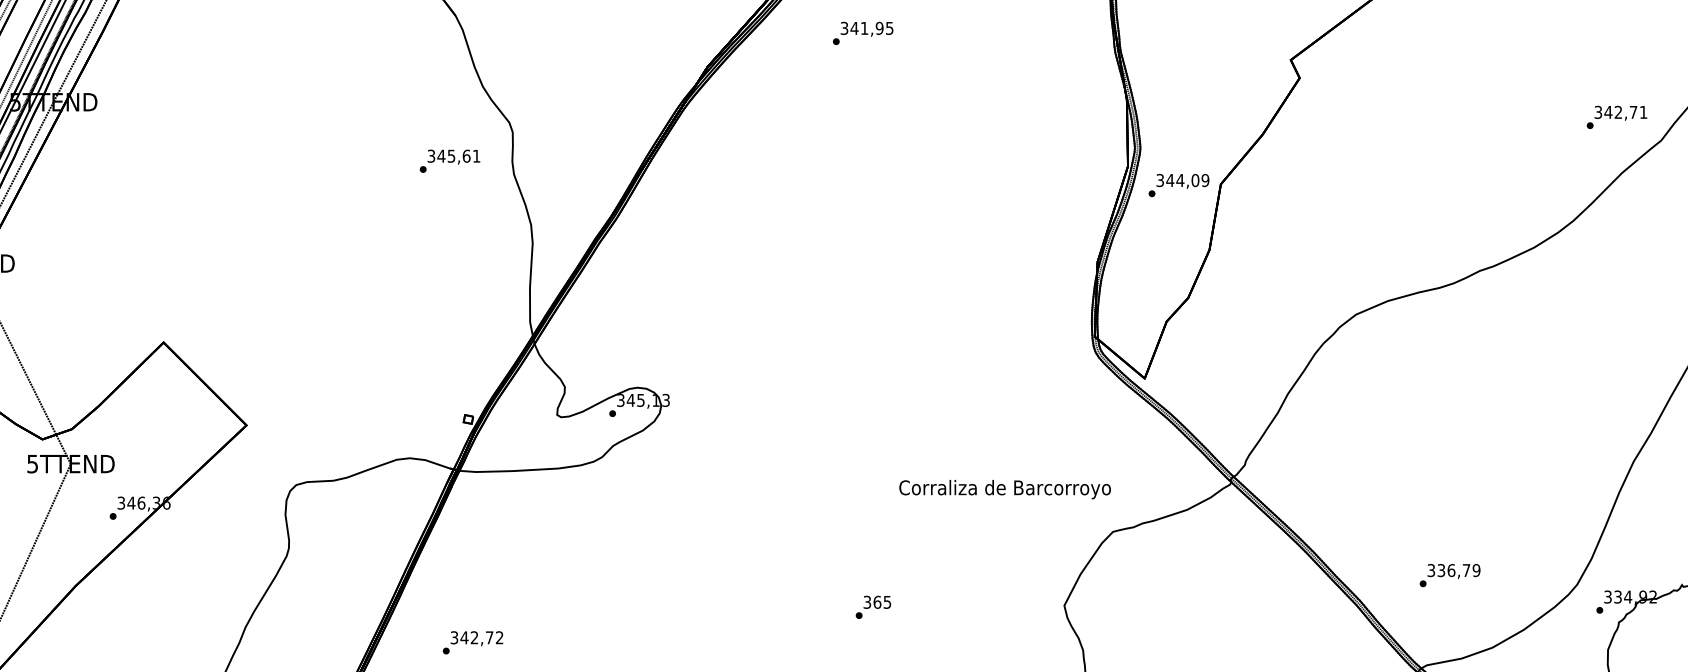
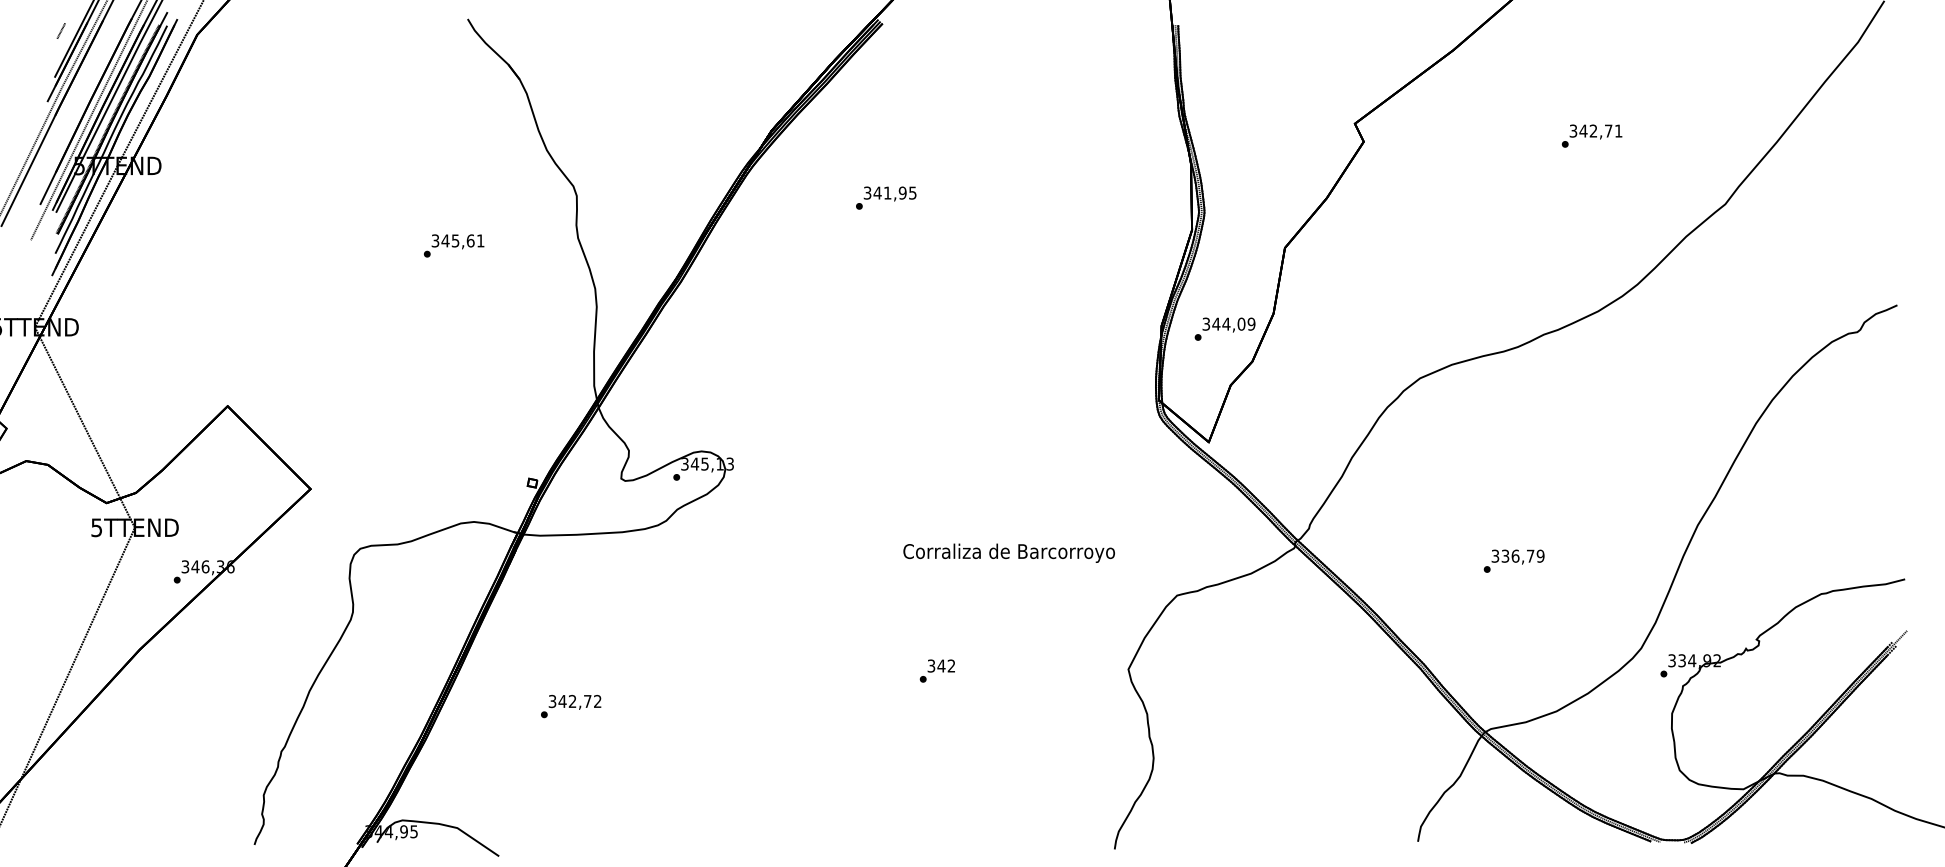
text: (863, 32) -> (886, 197), moved
text: (1616, 116) -> (1591, 135), moved
text: (450, 160) -> (454, 245), moved
text: (1178, 184) -> (1224, 328), moved
text: (1004, 488) -> (1008, 552), moved
text: (1449, 574) -> (1513, 560), moved
text: (882, 601) -> (946, 665), 365 -> 342
text: (473, 642) -> (571, 706), moved

